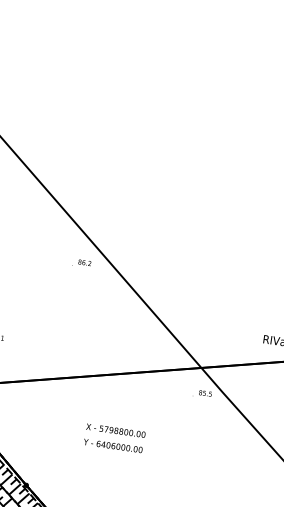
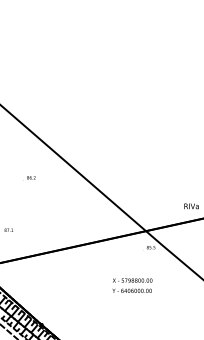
text: (81, 263) -> (29, 178), moved
text: (114, 438) -> (132, 285), moved

